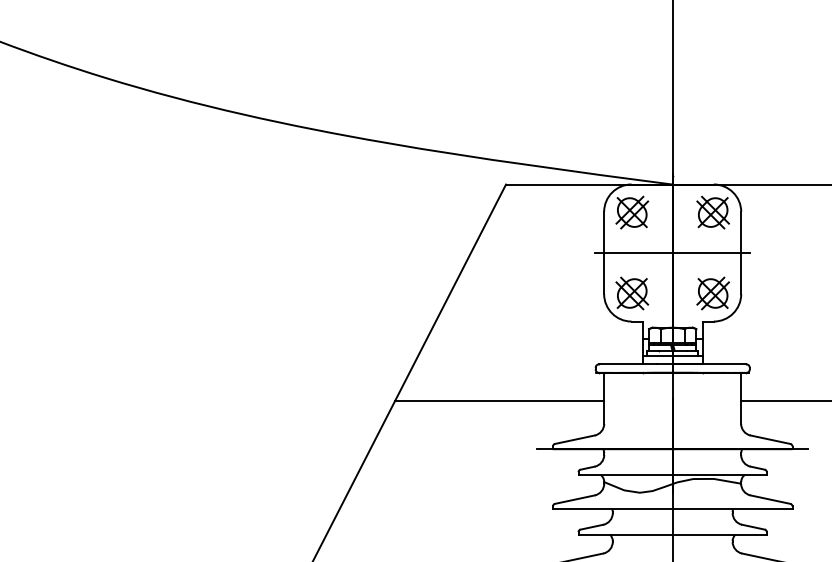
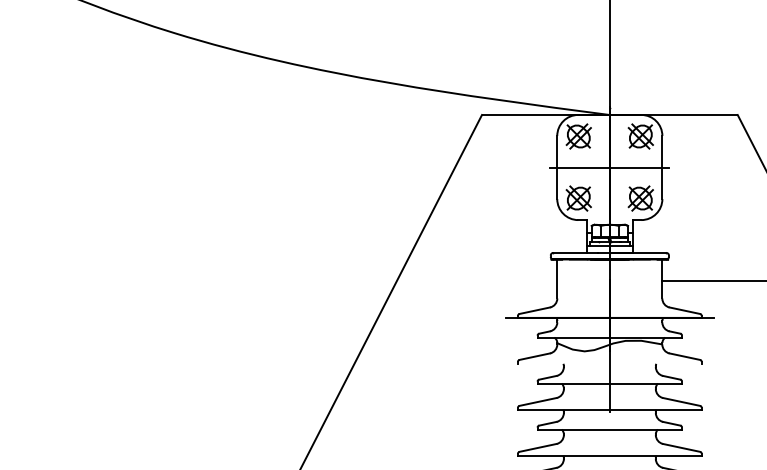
line: (498, 400) -> (476, 280), removed
line: (672, 508) -> (609, 363), removed

